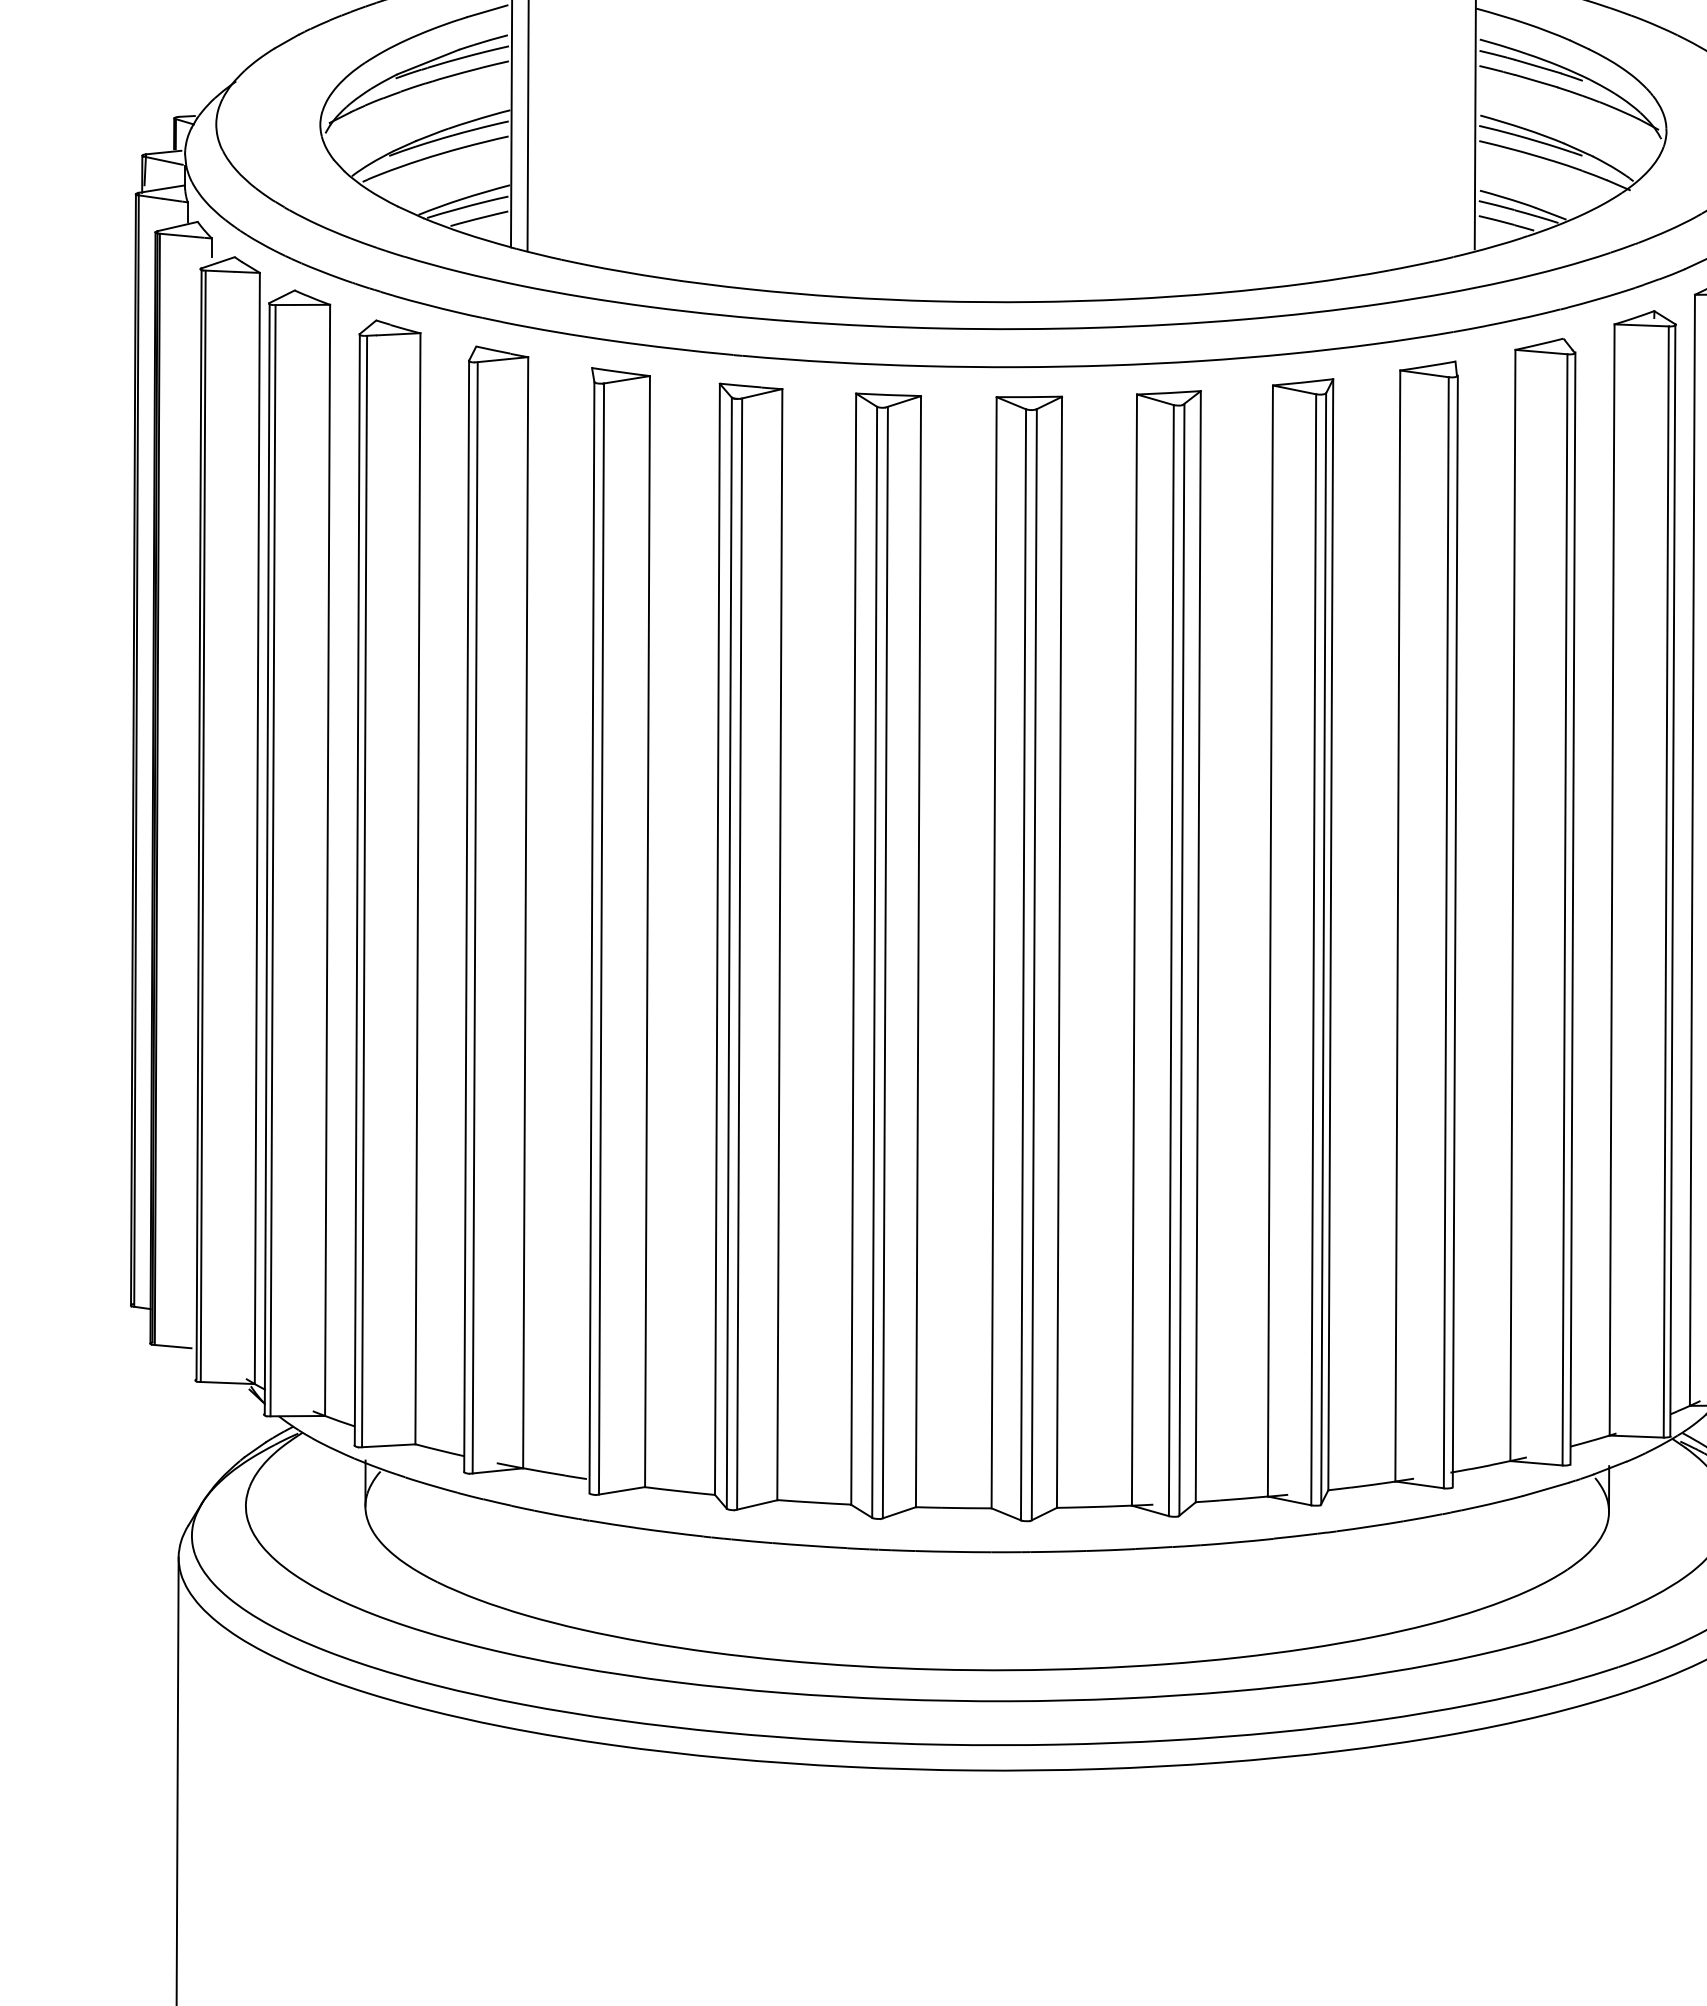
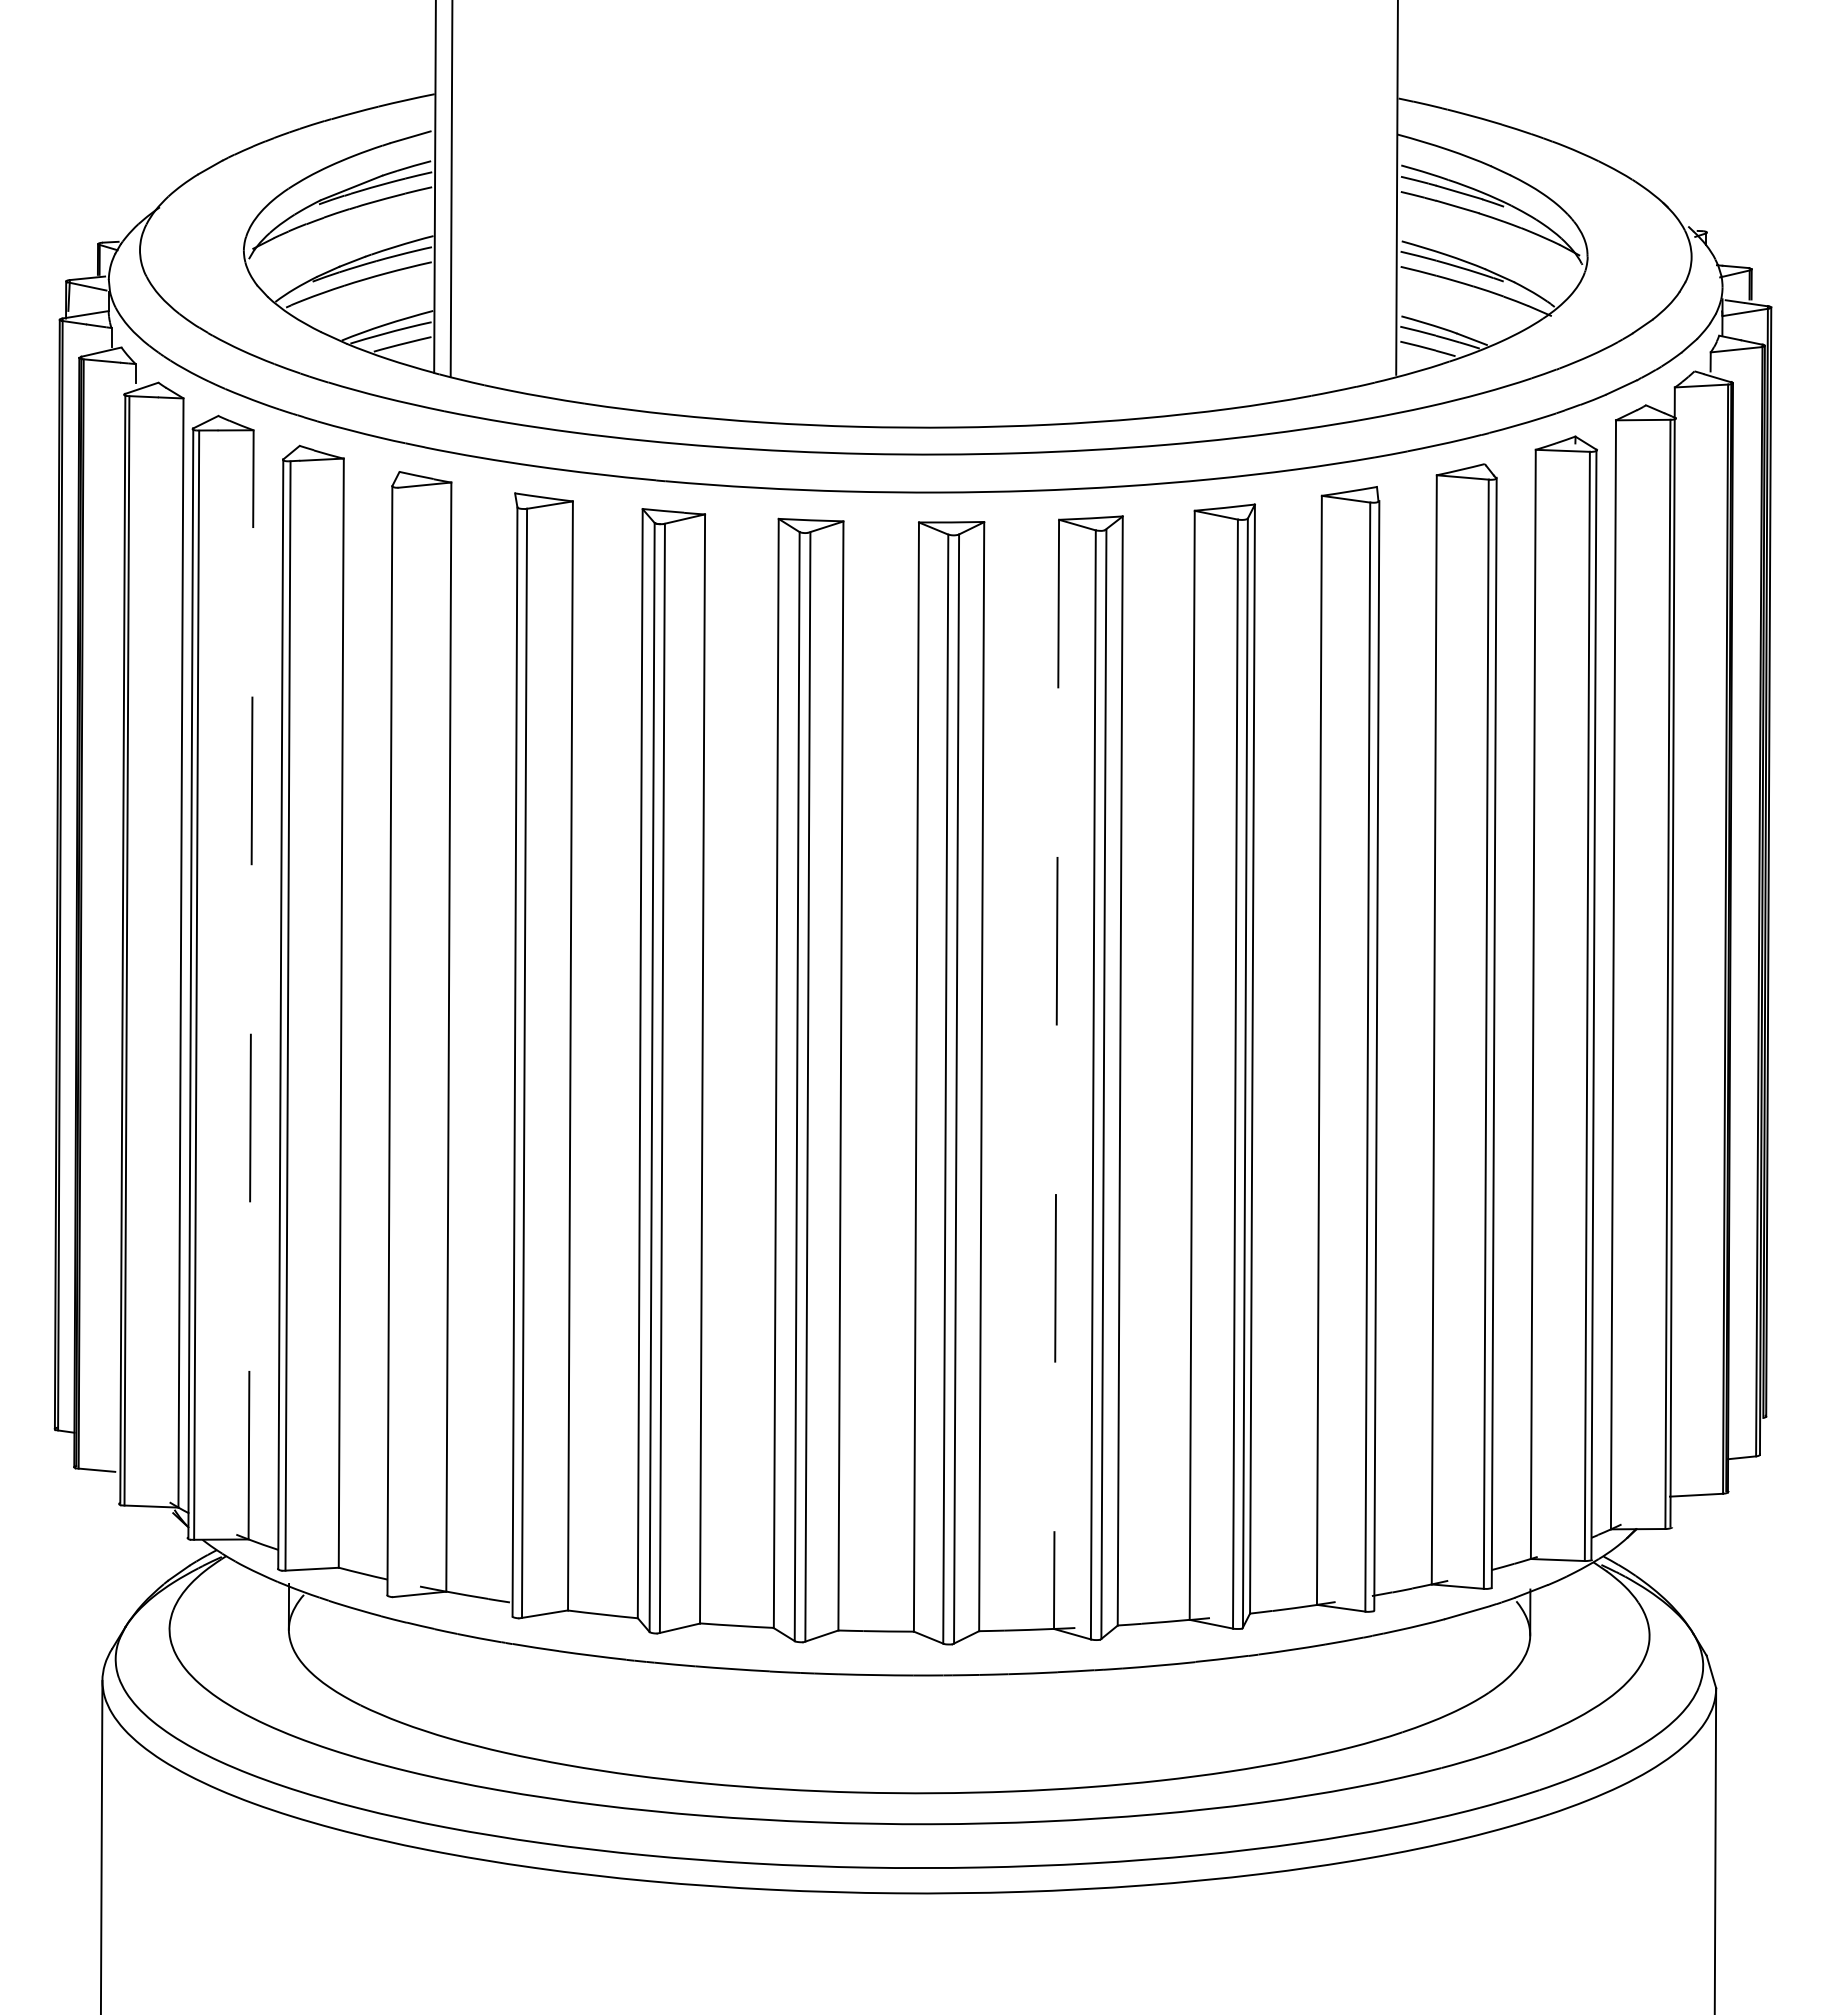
line: (327, 860) -> (251, 984), solid -> dashed
line: (474, 917) -> (397, 1041), removed
line: (1134, 950) -> (1056, 1074), solid -> dashed

